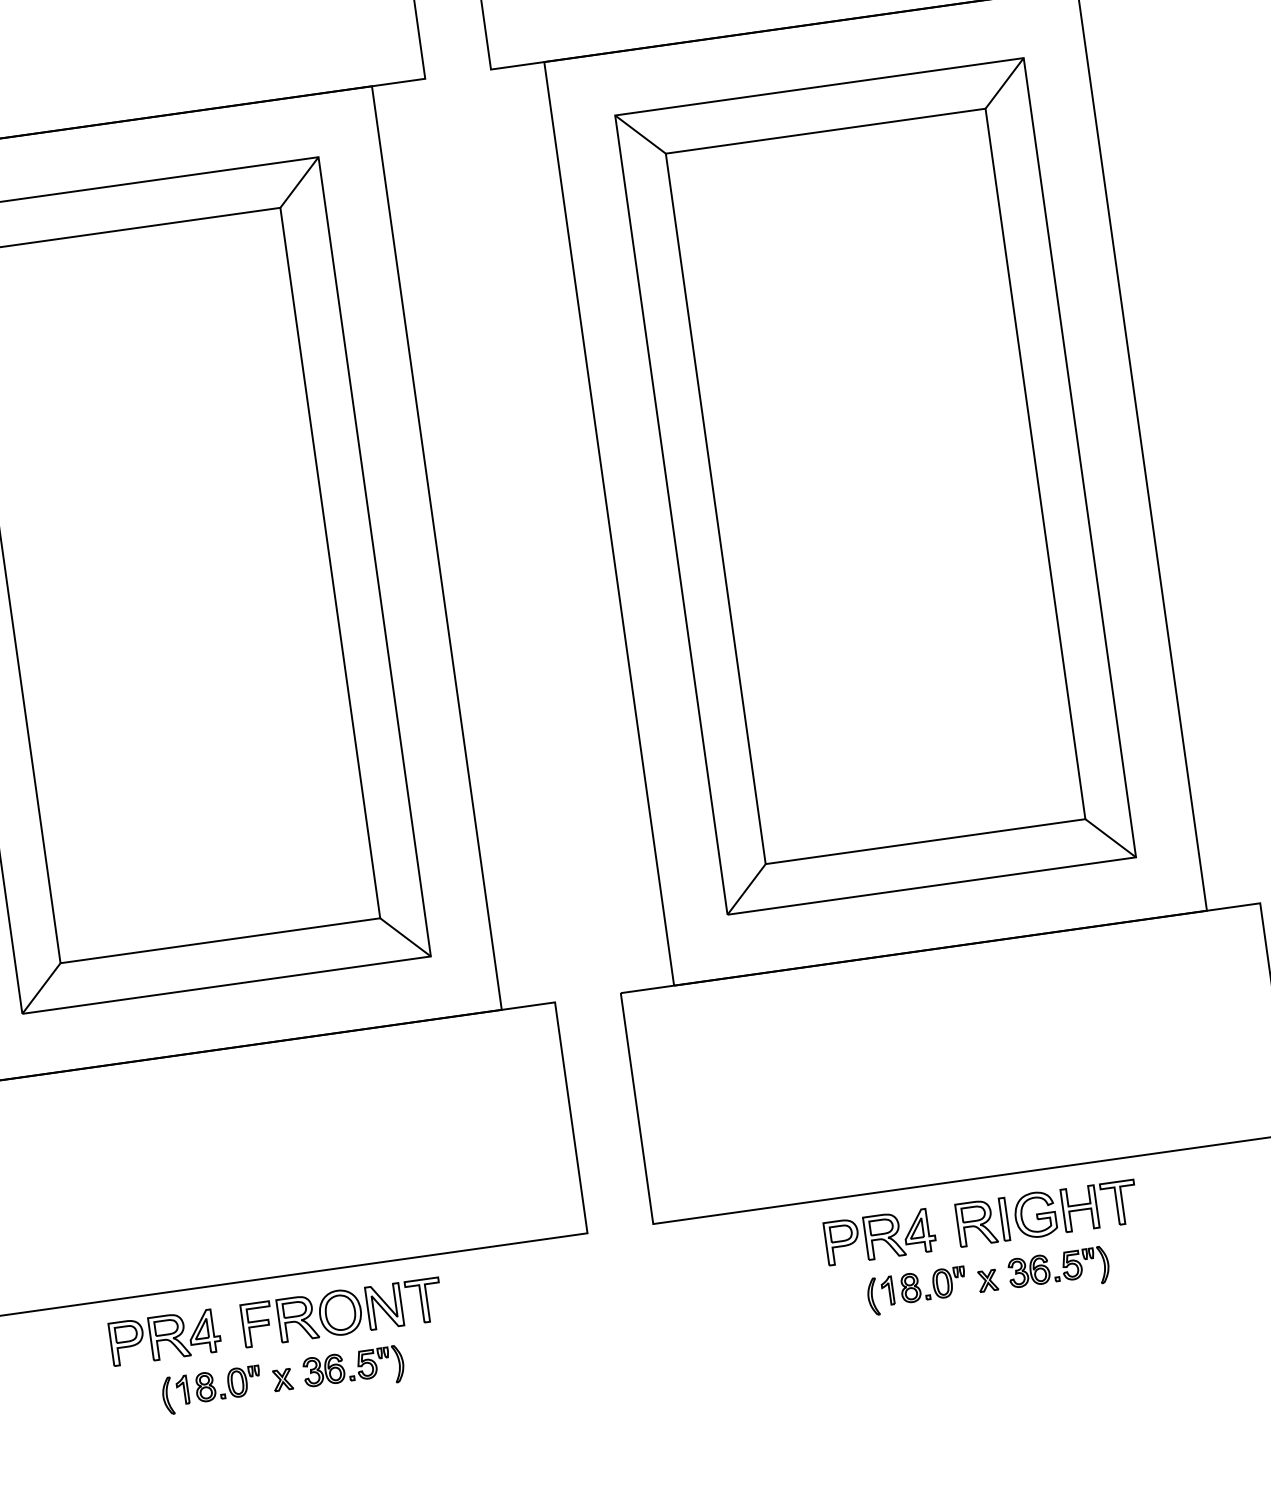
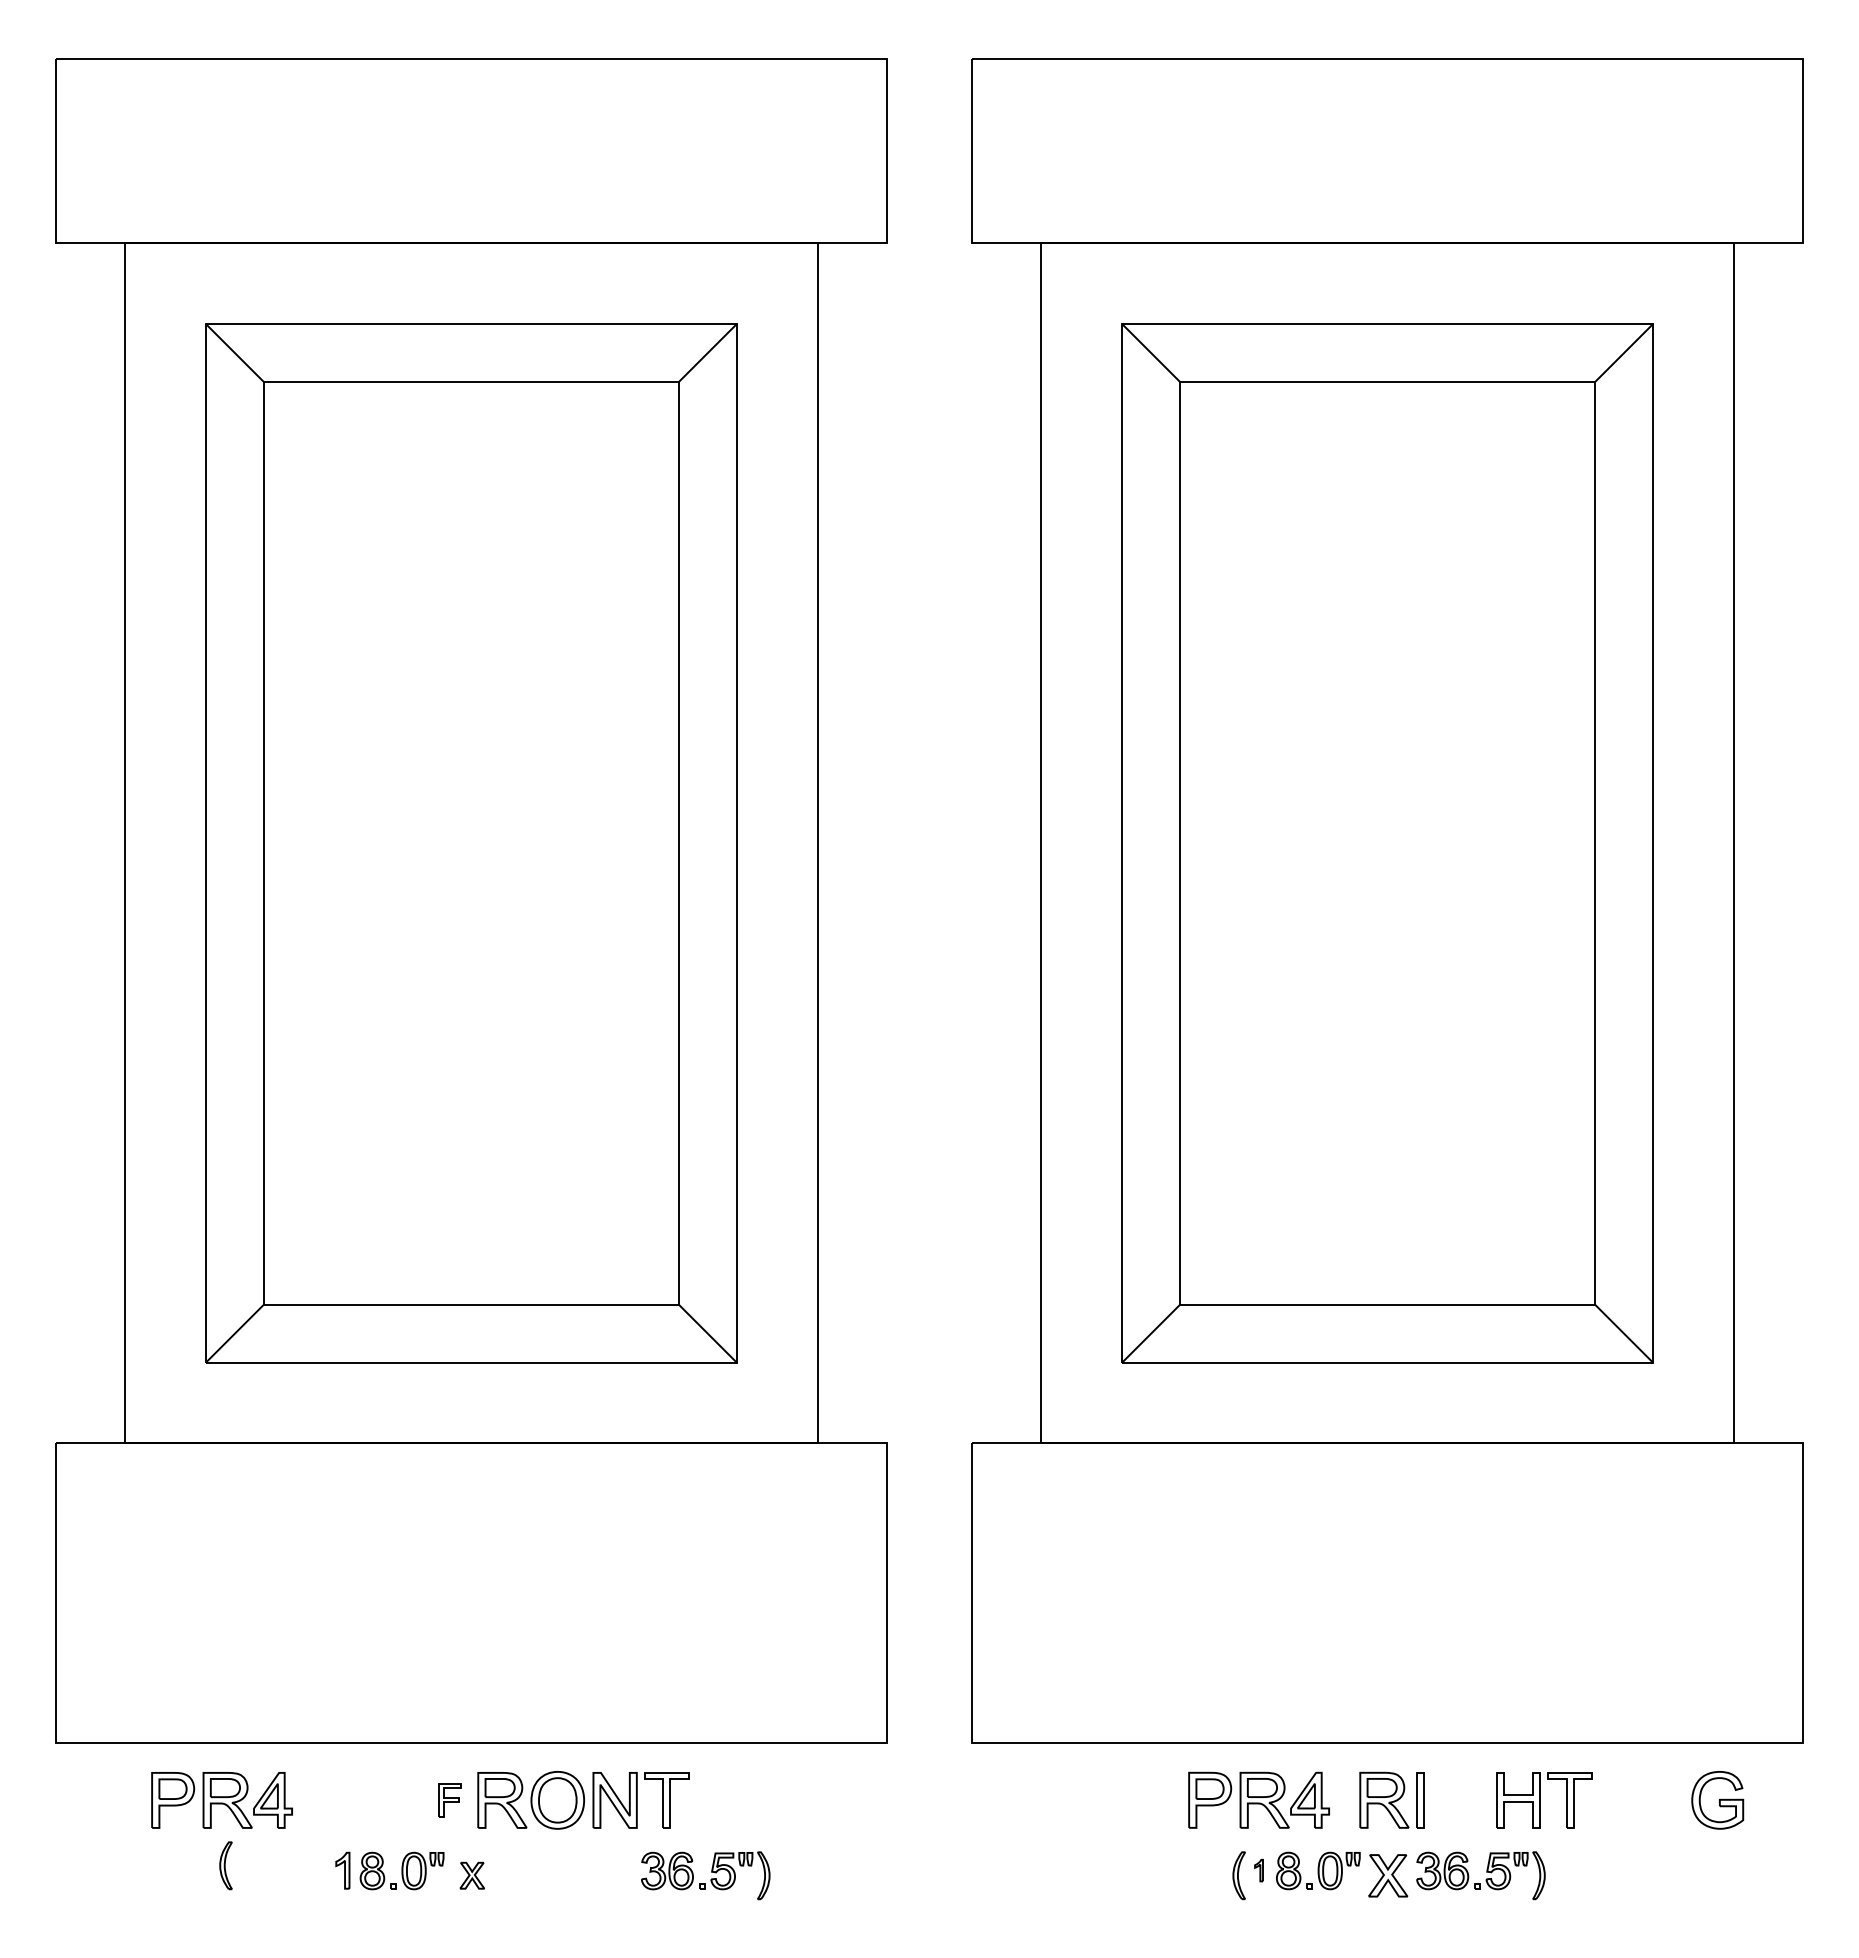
part: (1035, 1215) -> (1717, 1800), moved
part: (987, 1280) -> (1388, 1875), size x1.6
part: (887, 1290) -> (1258, 1870), size x0.6
part: (257, 1324) -> (450, 1800), size x0.6
part: (164, 1337) -> (221, 1800), moved
part: (358, 1372) -> (710, 1879), moved
part: (167, 1396) -> (225, 1865), moved

